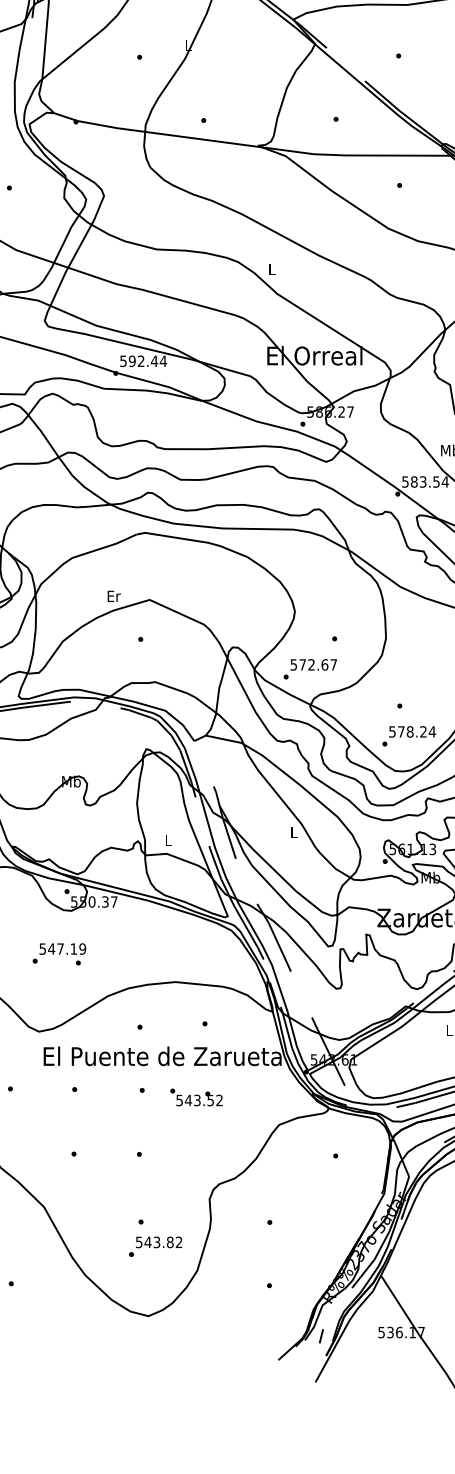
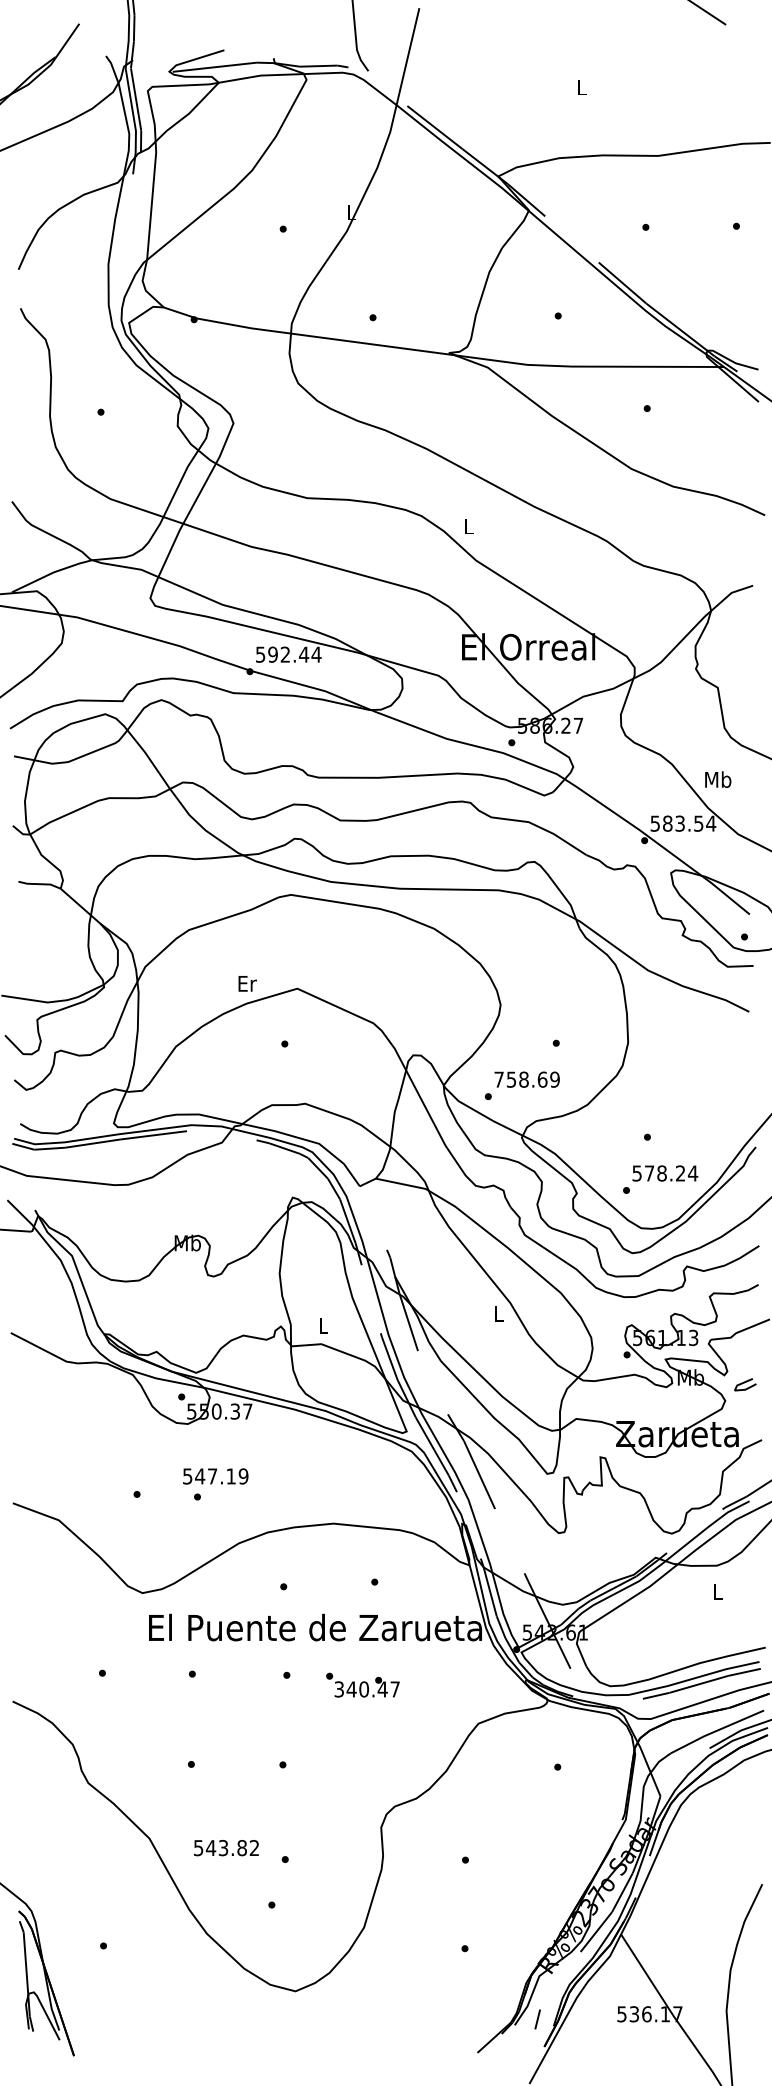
text: (313, 664) -> (526, 1079), 572.67 -> 758.69
text: (62, 949) -> (215, 1476), moved
text: (199, 1100) -> (367, 1689), 543.52 -> 340.47
text: (159, 1242) -> (226, 1848), moved

